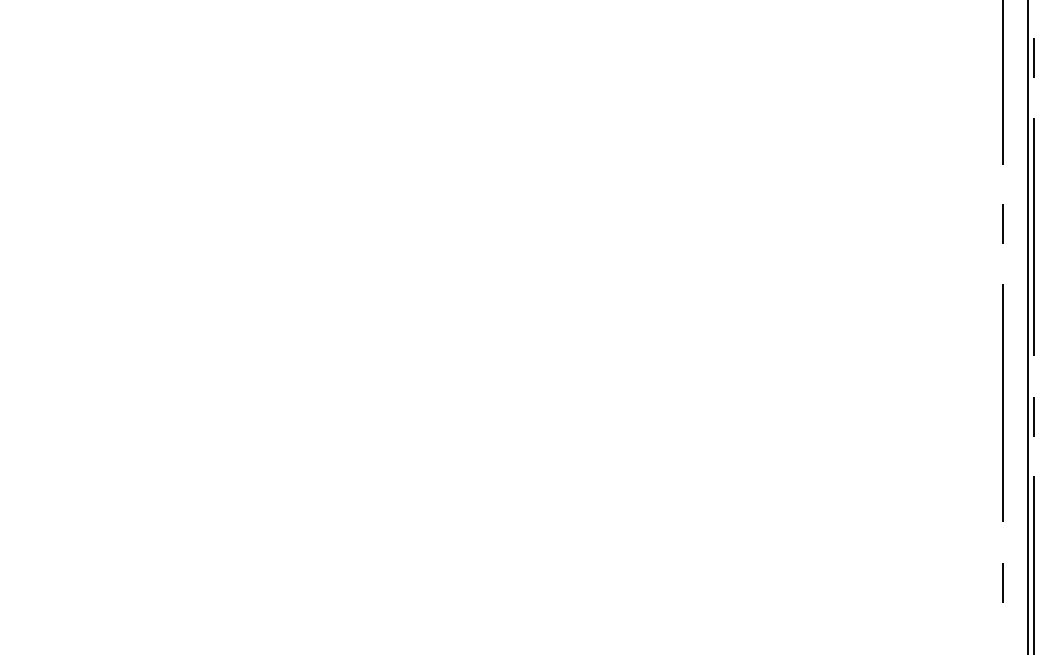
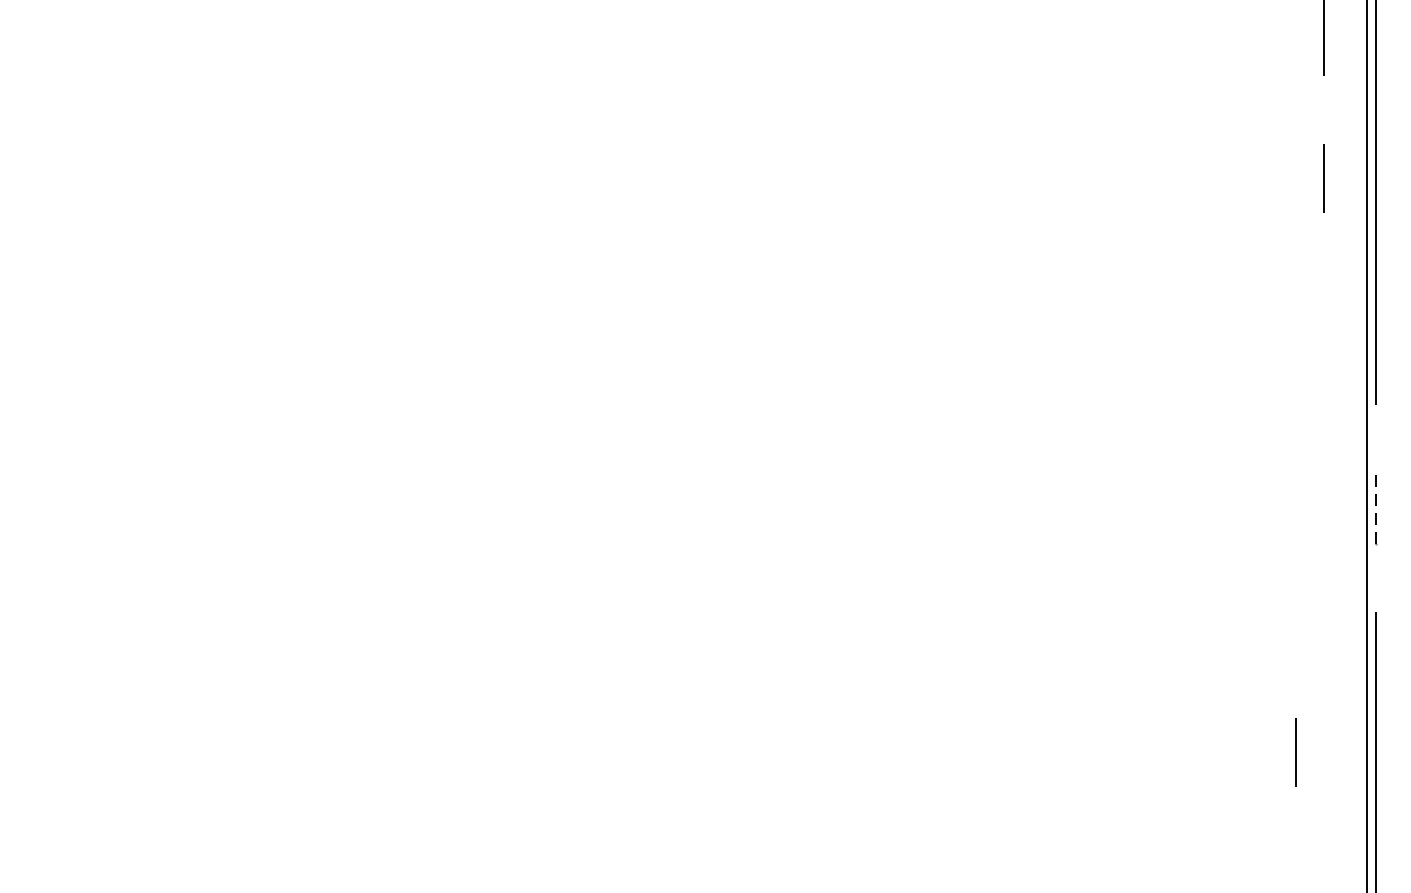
line: (1002, 402) -> (1322, 485), removed
line: (1033, 417) -> (1375, 511), solid -> dashed
line: (1002, 582) -> (1295, 751), moved

